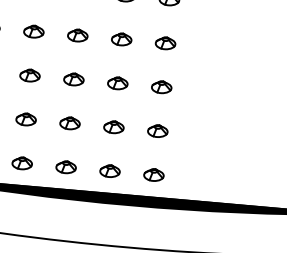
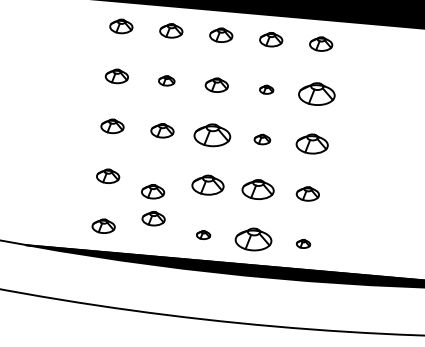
part: (33, 31) -> (166, 80), size x0.7
part: (121, 39) -> (266, 89), size x0.6
part: (165, 42) -> (316, 93), size x1.6
part: (73, 78) -> (212, 134), size x1.6
part: (117, 83) -> (262, 139), size x0.7
part: (161, 86) -> (312, 143), size x1.4
part: (26, 119) -> (153, 191), moved
part: (69, 122) -> (207, 184), size x1.4
part: (113, 127) -> (257, 189), size x1.4
part: (22, 163) -> (153, 218), moved
part: (66, 166) -> (203, 234), size x0.6
part: (110, 171) -> (253, 239), size x1.6
part: (153, 174) -> (303, 243), size x0.6

